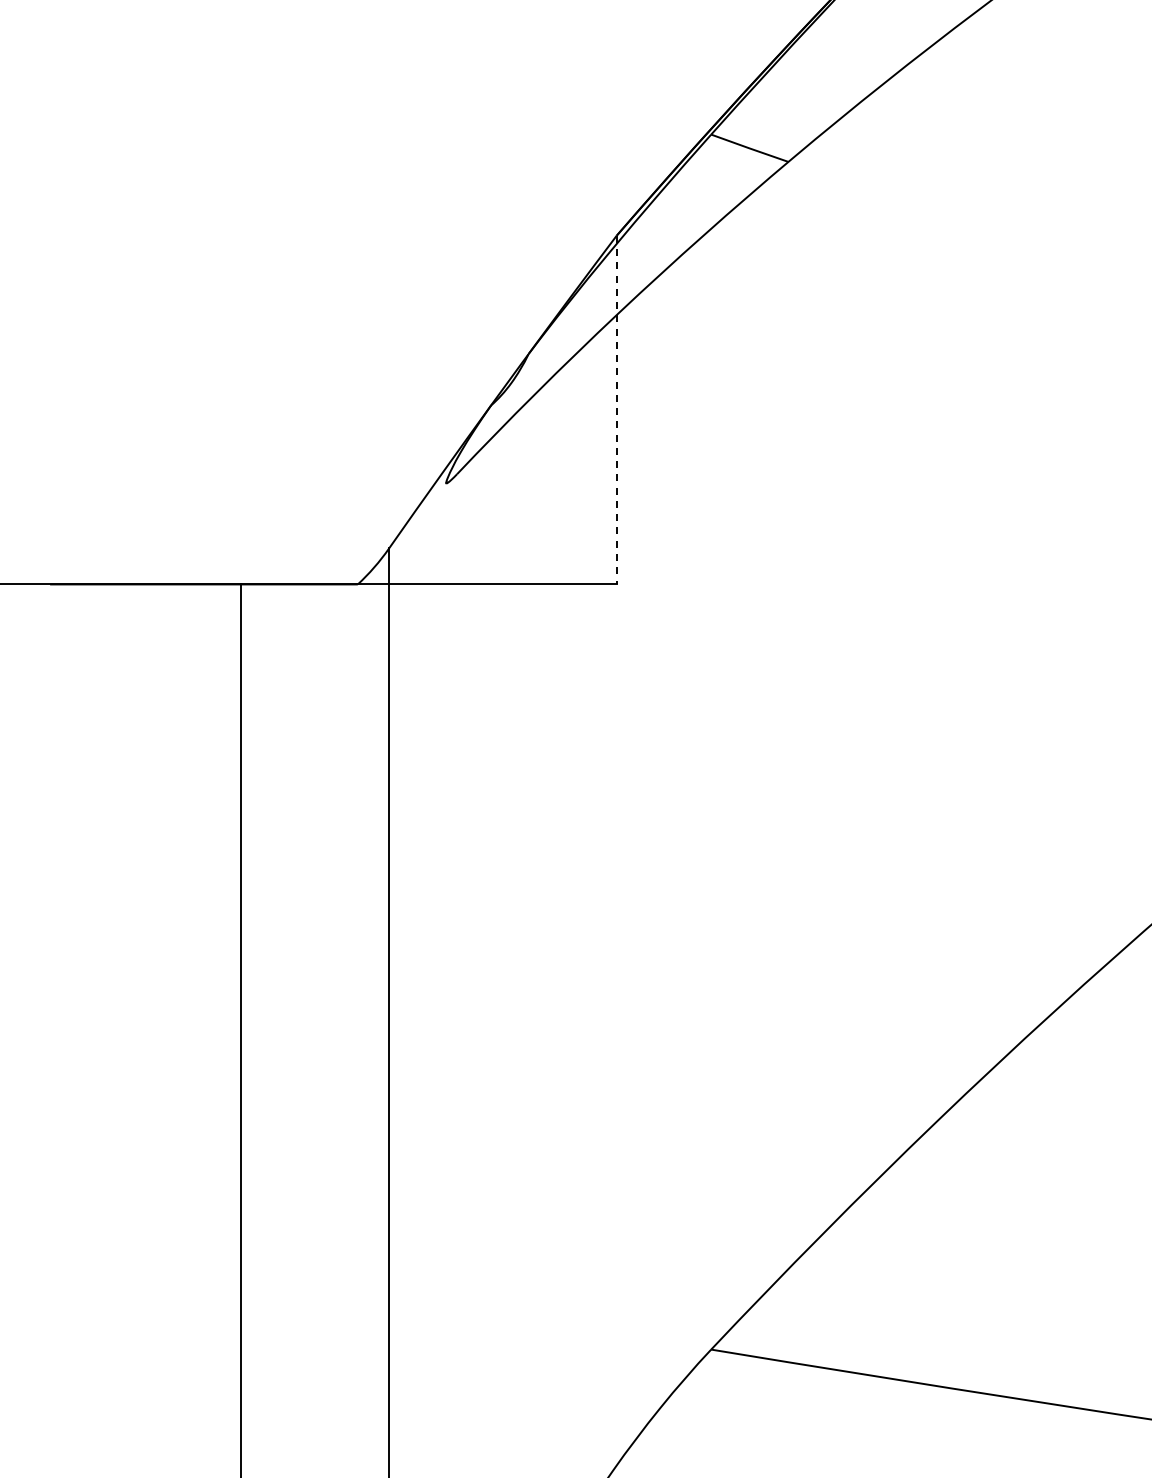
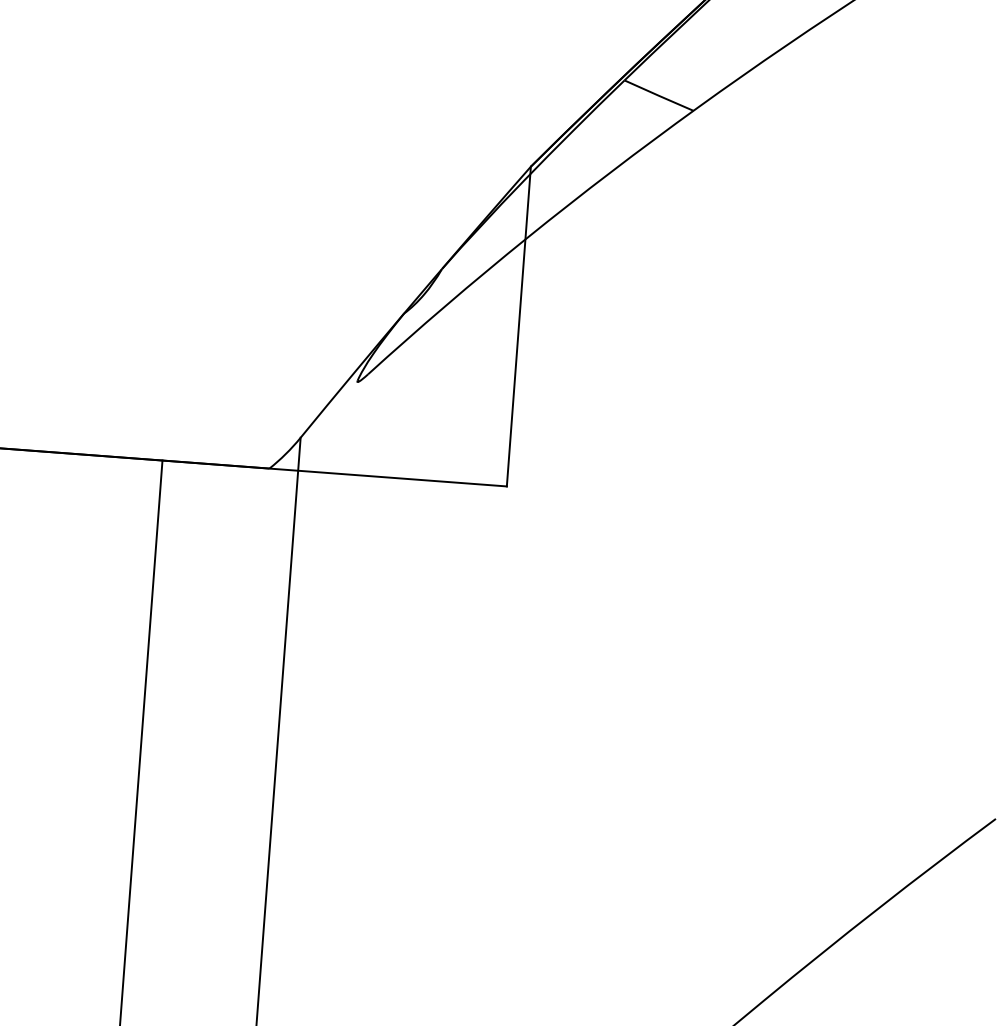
line: (616, 410) -> (518, 326), dashed -> solid

